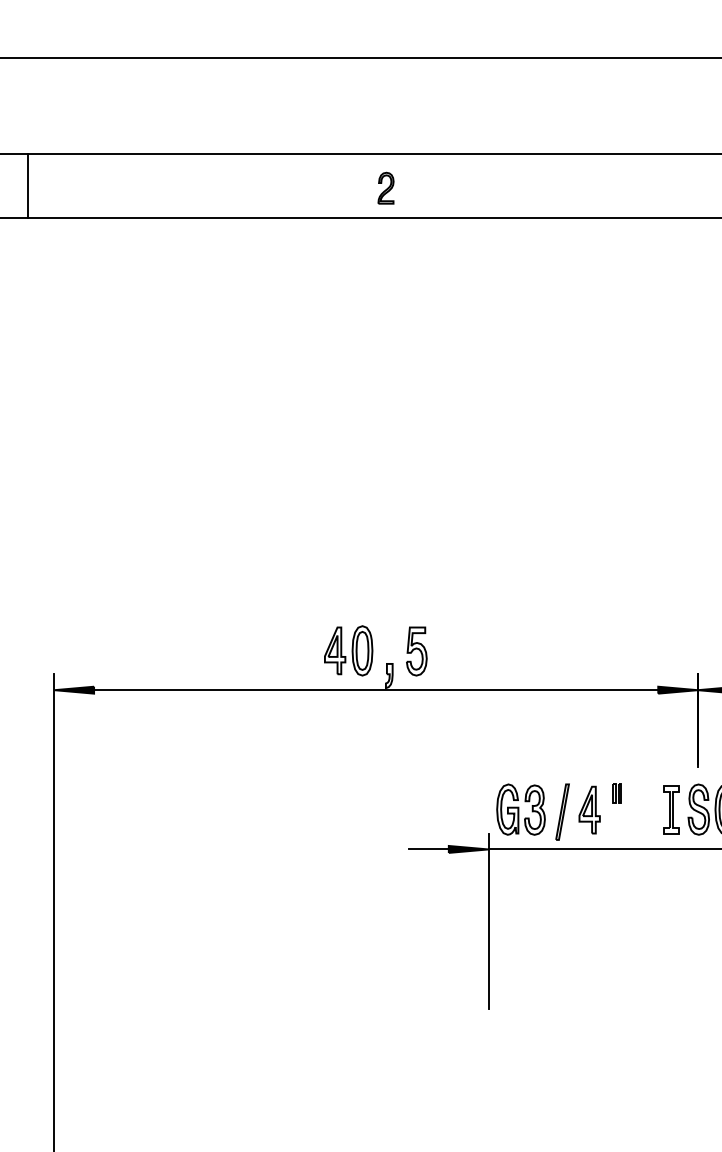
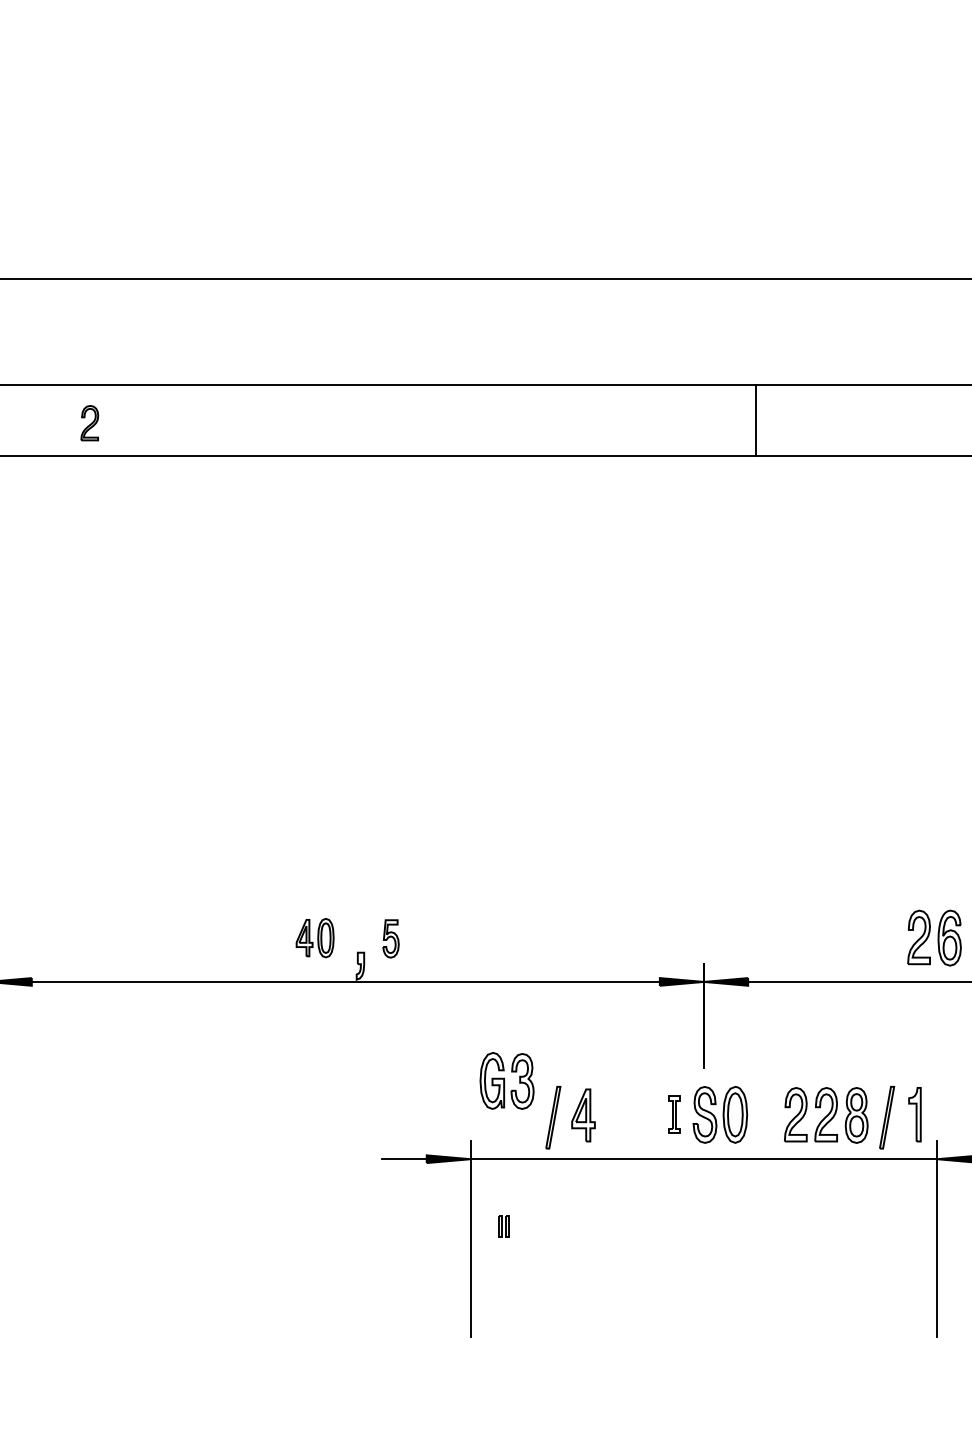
part: (385, 188) -> (89, 423), moved
part: (348, 650) -> (314, 937), size x0.7
part: (416, 651) -> (390, 938), size x0.7
part: (616, 793) -> (503, 1226), moved
part: (520, 809) -> (506, 1080), moved
part: (671, 809) -> (674, 1114), size x0.7

